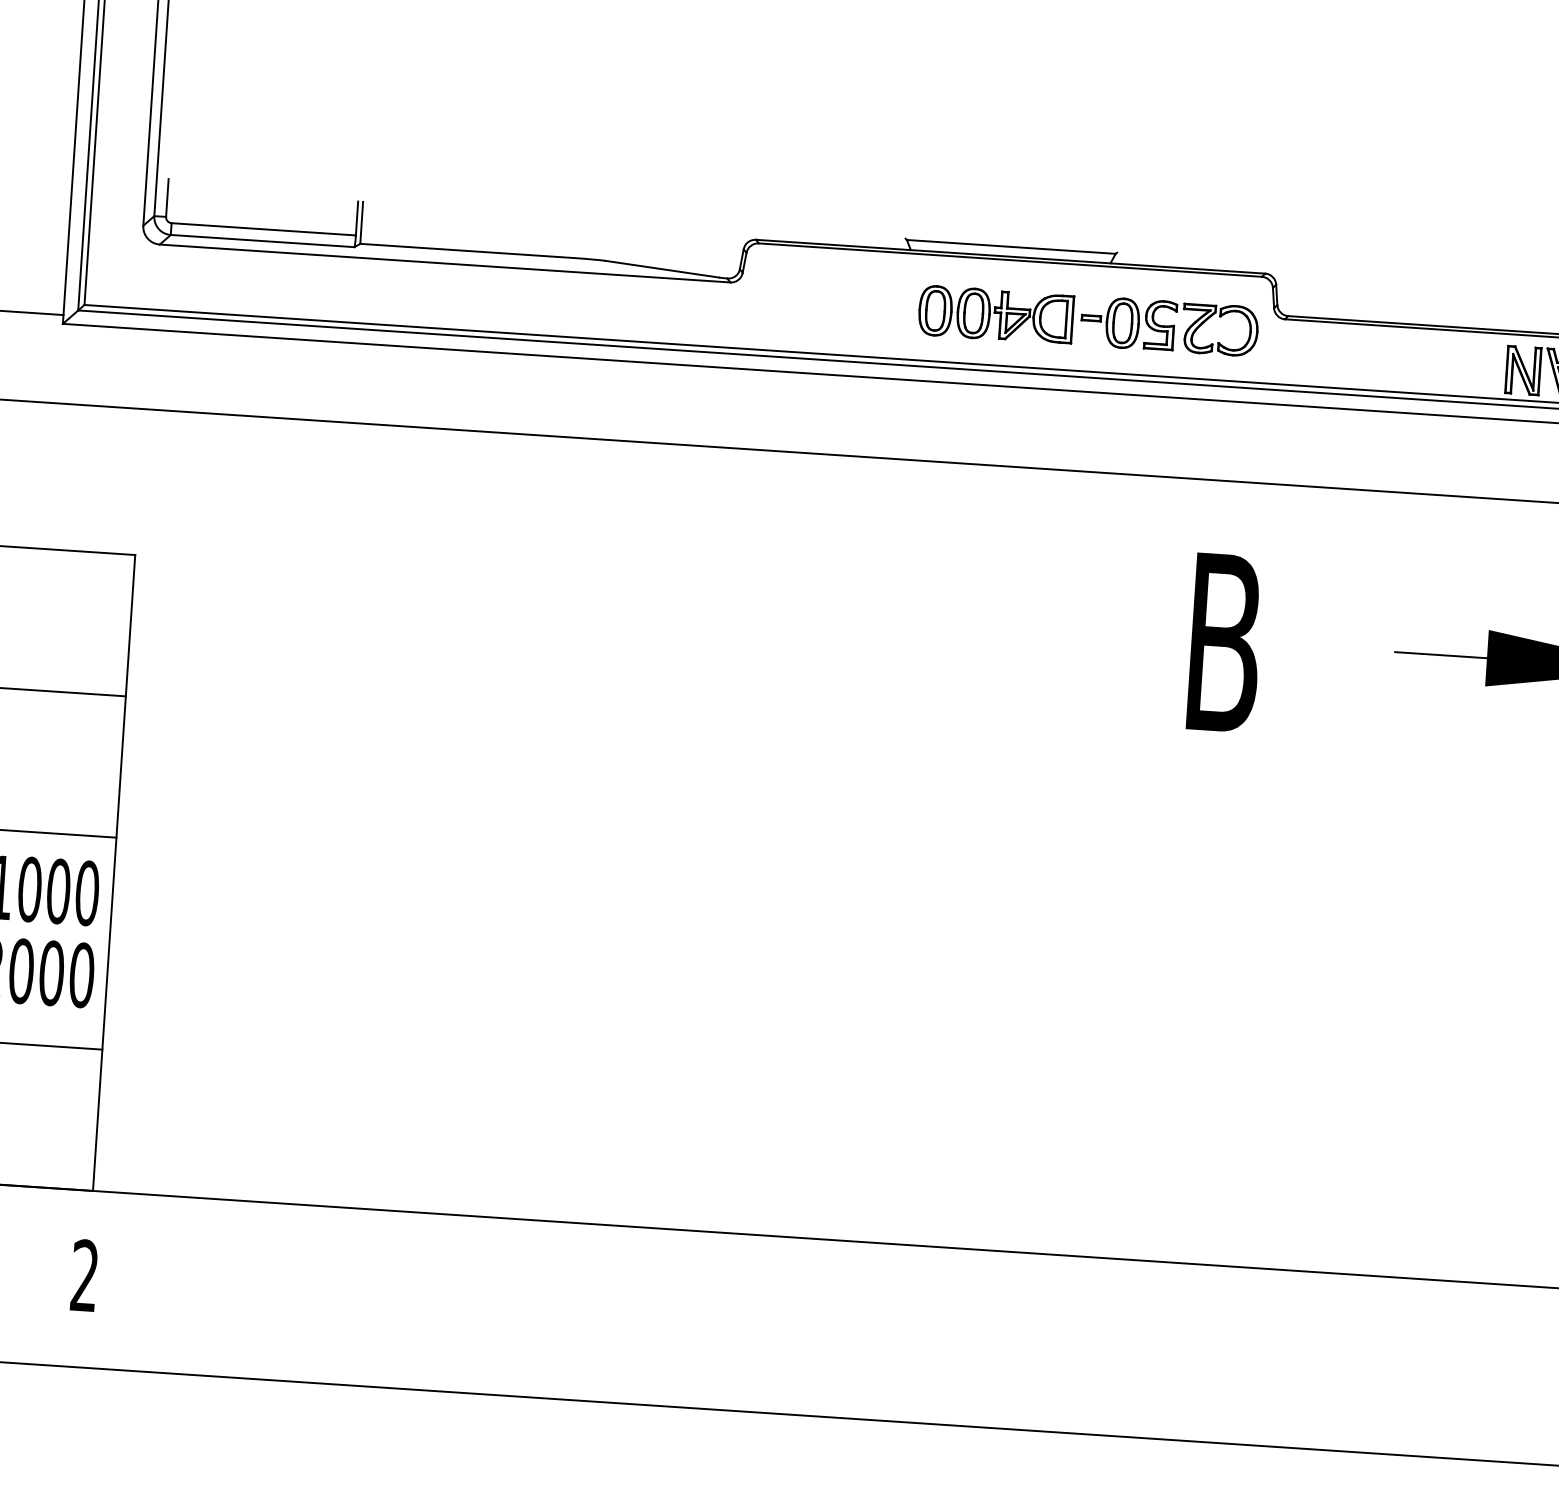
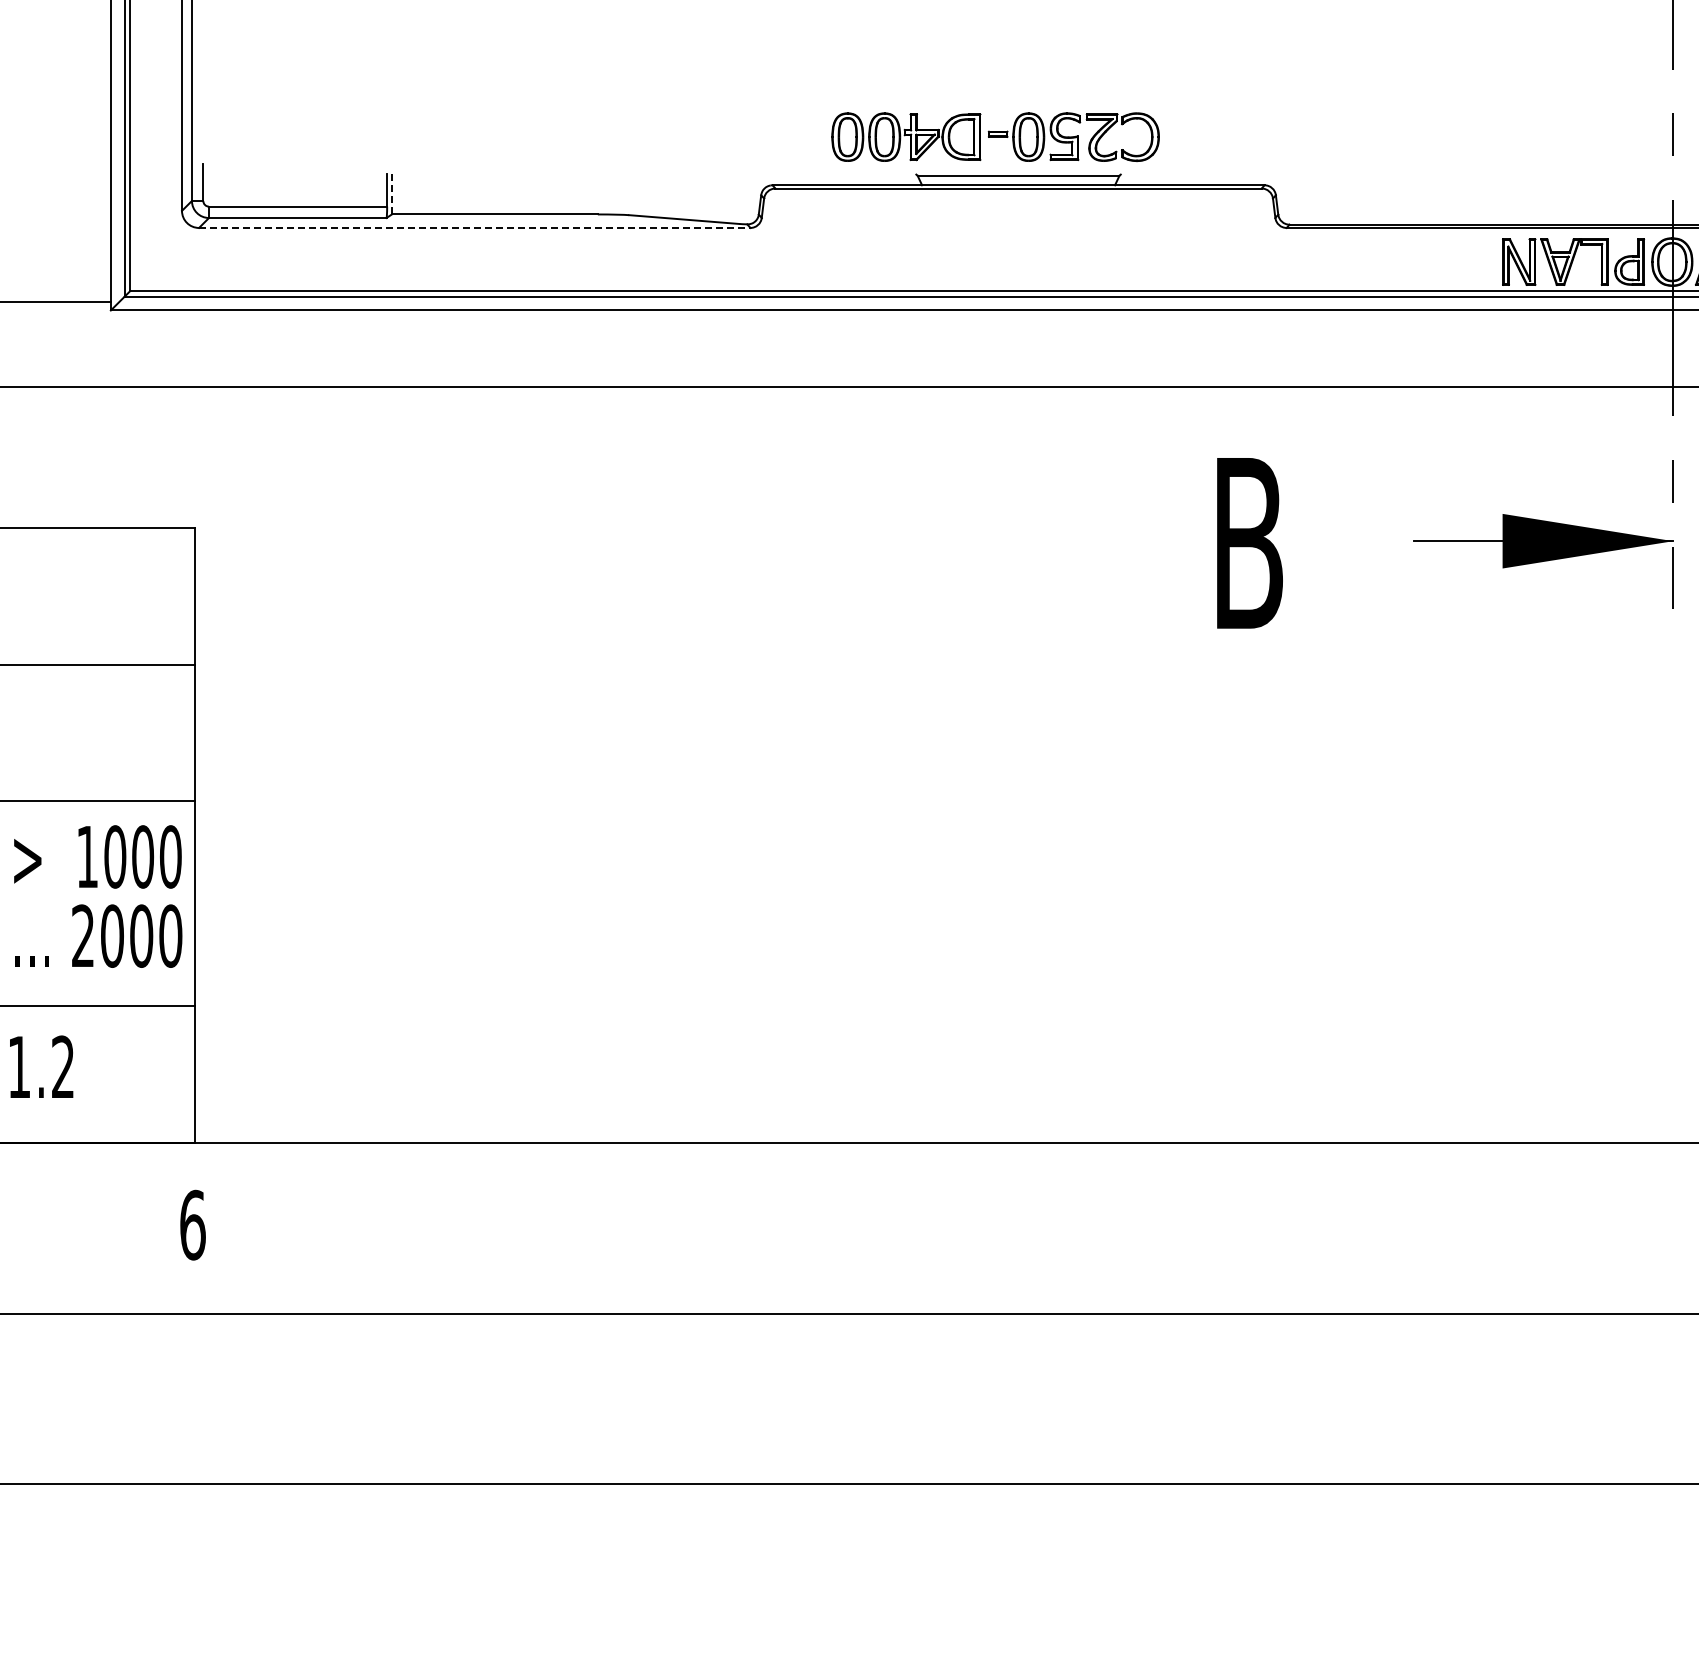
line: (361, 223) -> (391, 194), solid -> dashed
line: (444, 263) -> (474, 227), solid -> dashed
part: (1088, 321) -> (995, 137), moved
text: (84, 1275) -> (192, 1224), 2 -> 6

